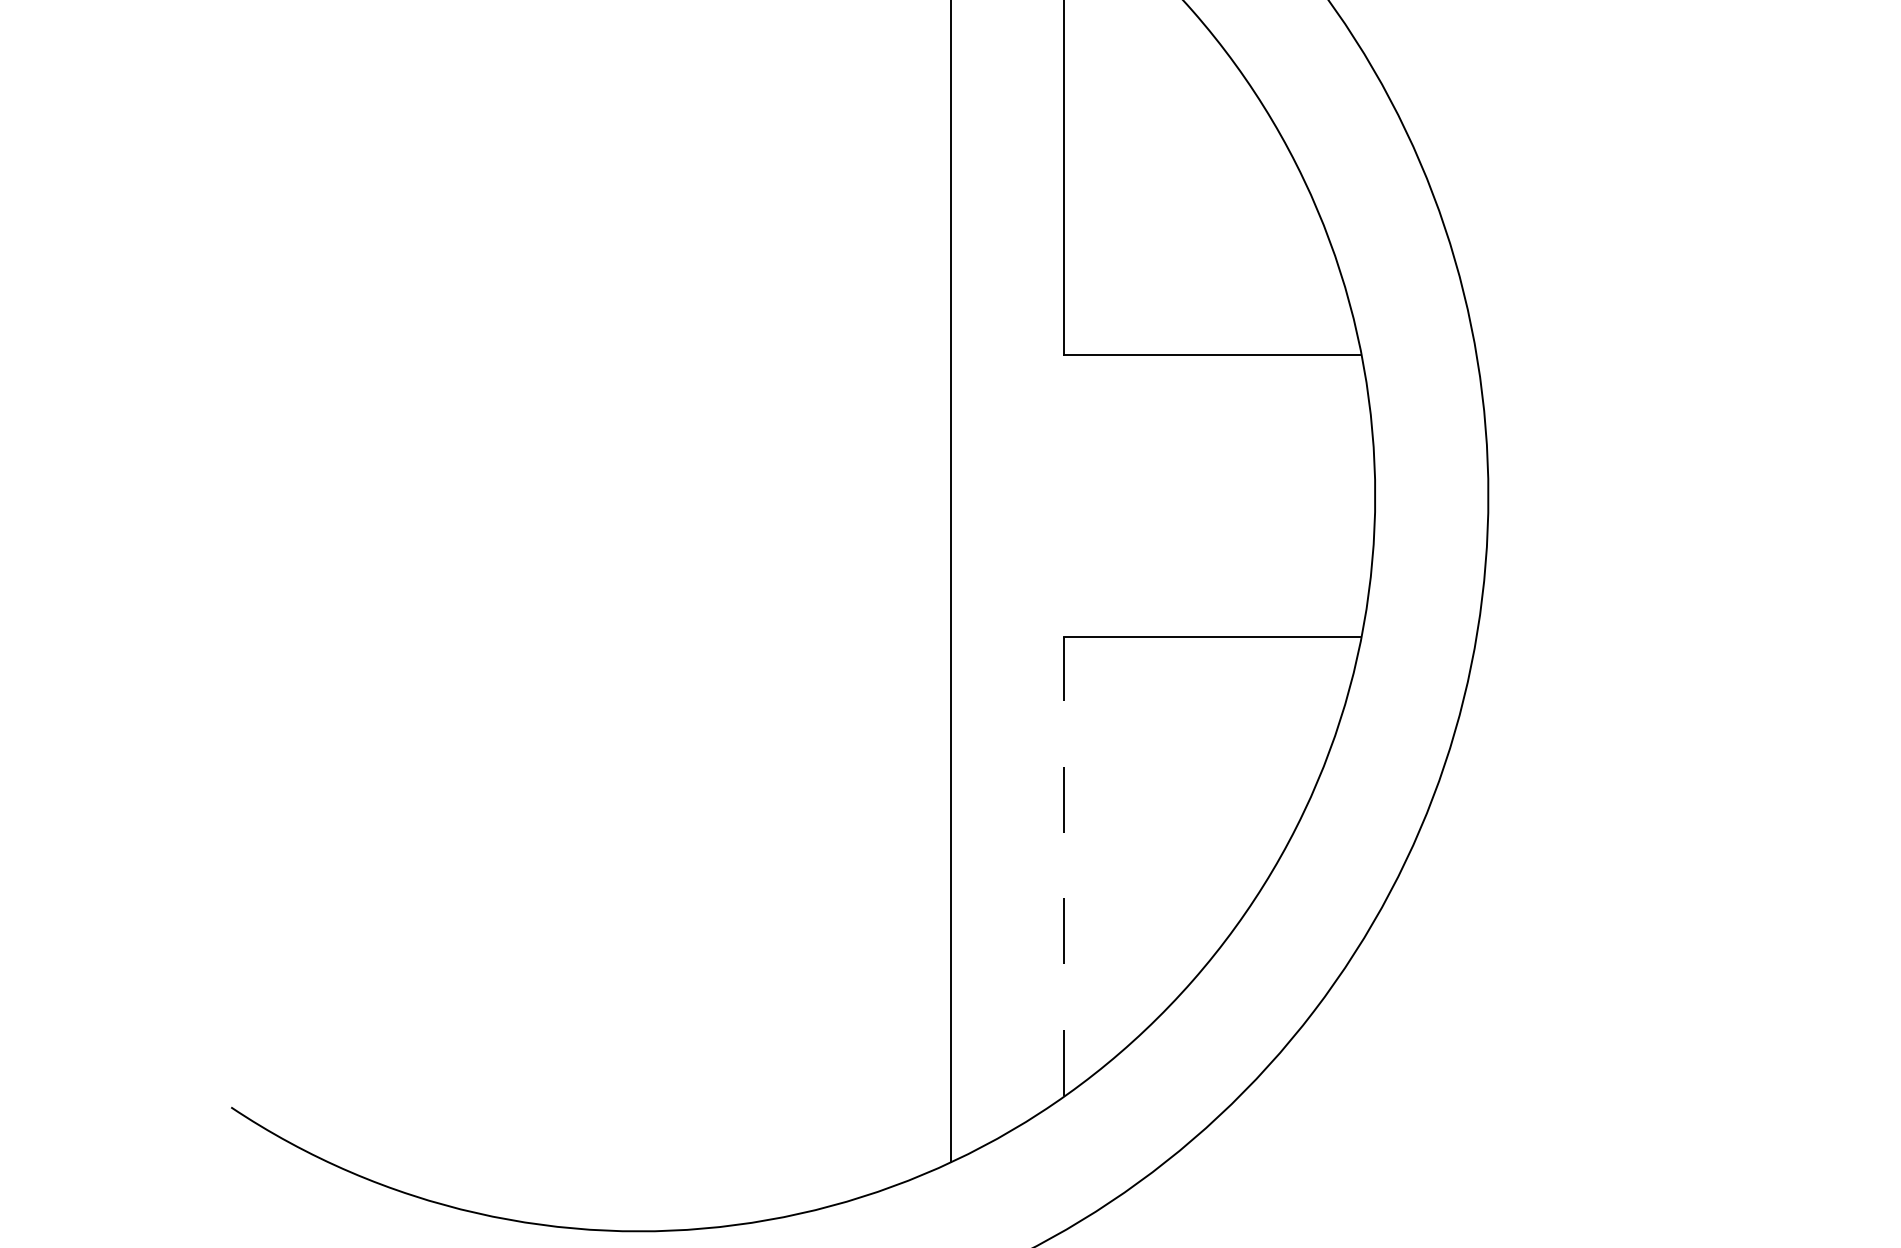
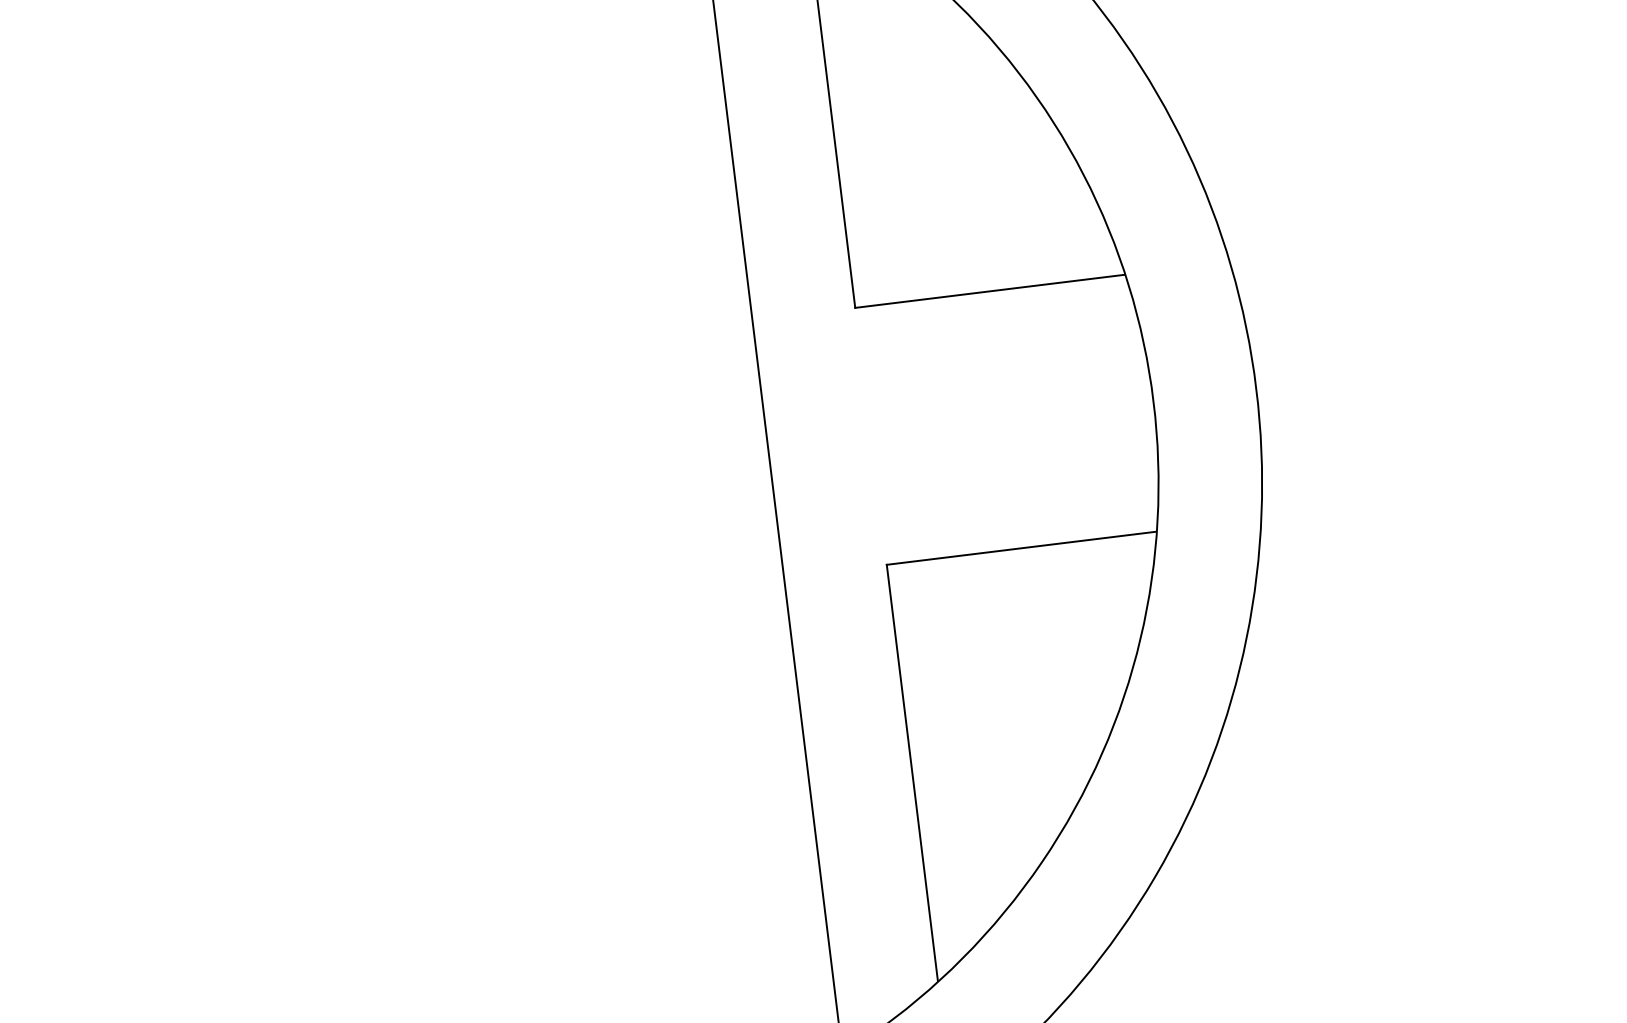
line: (1064, 866) -> (912, 772), dashed -> solid

